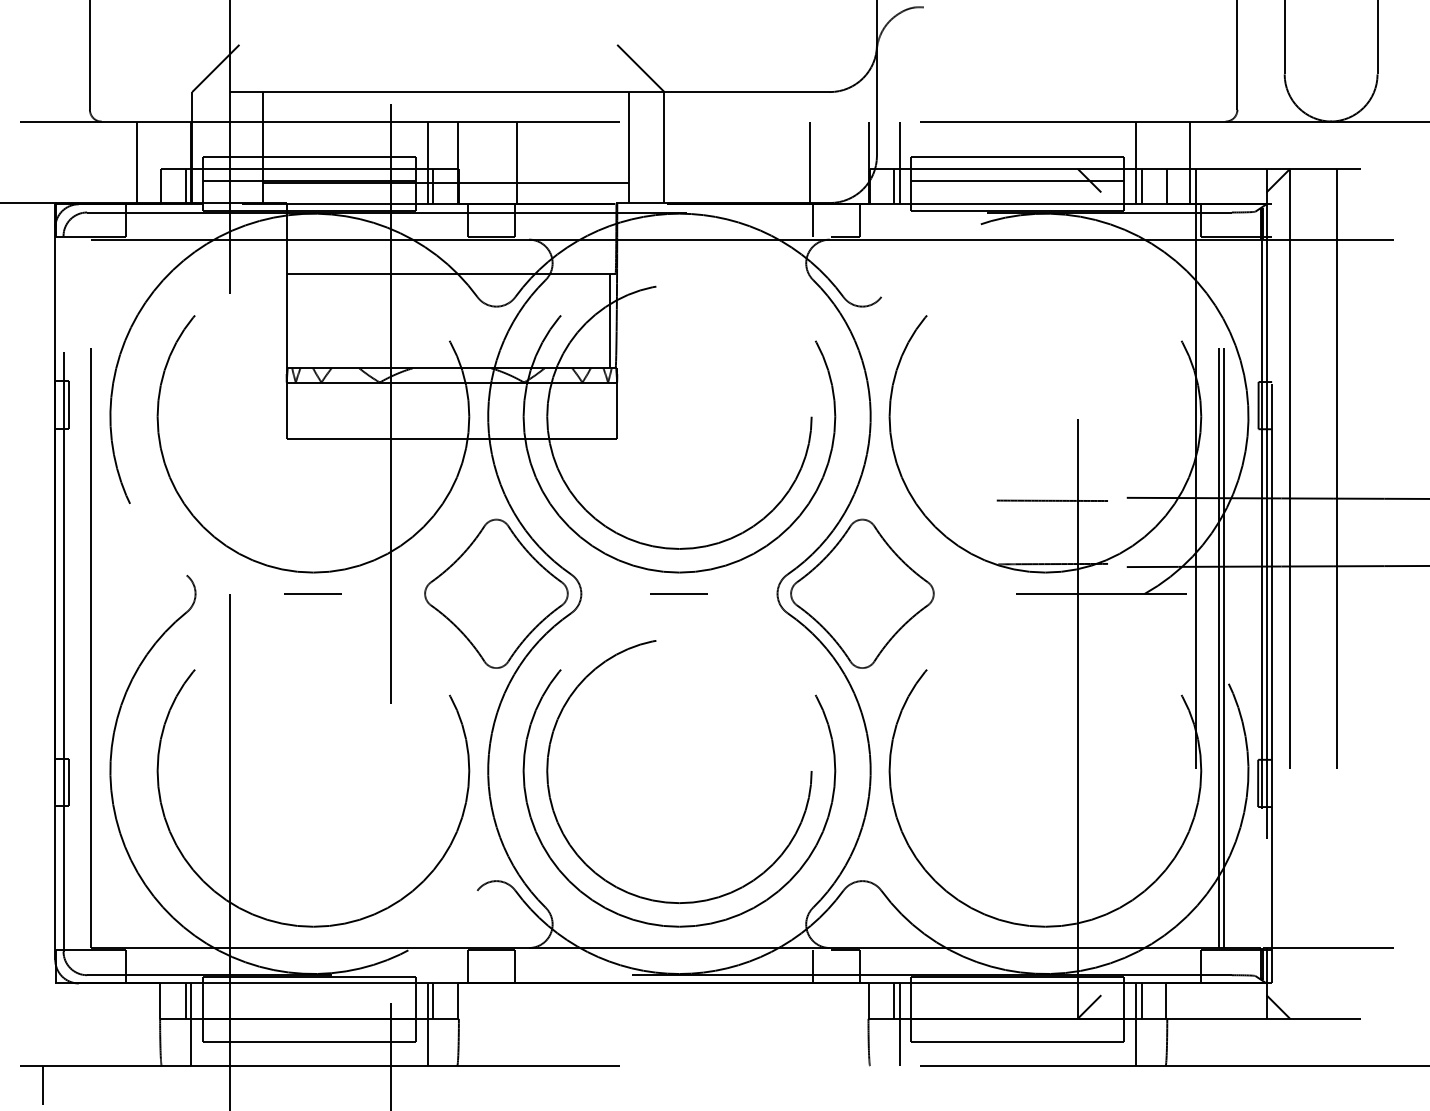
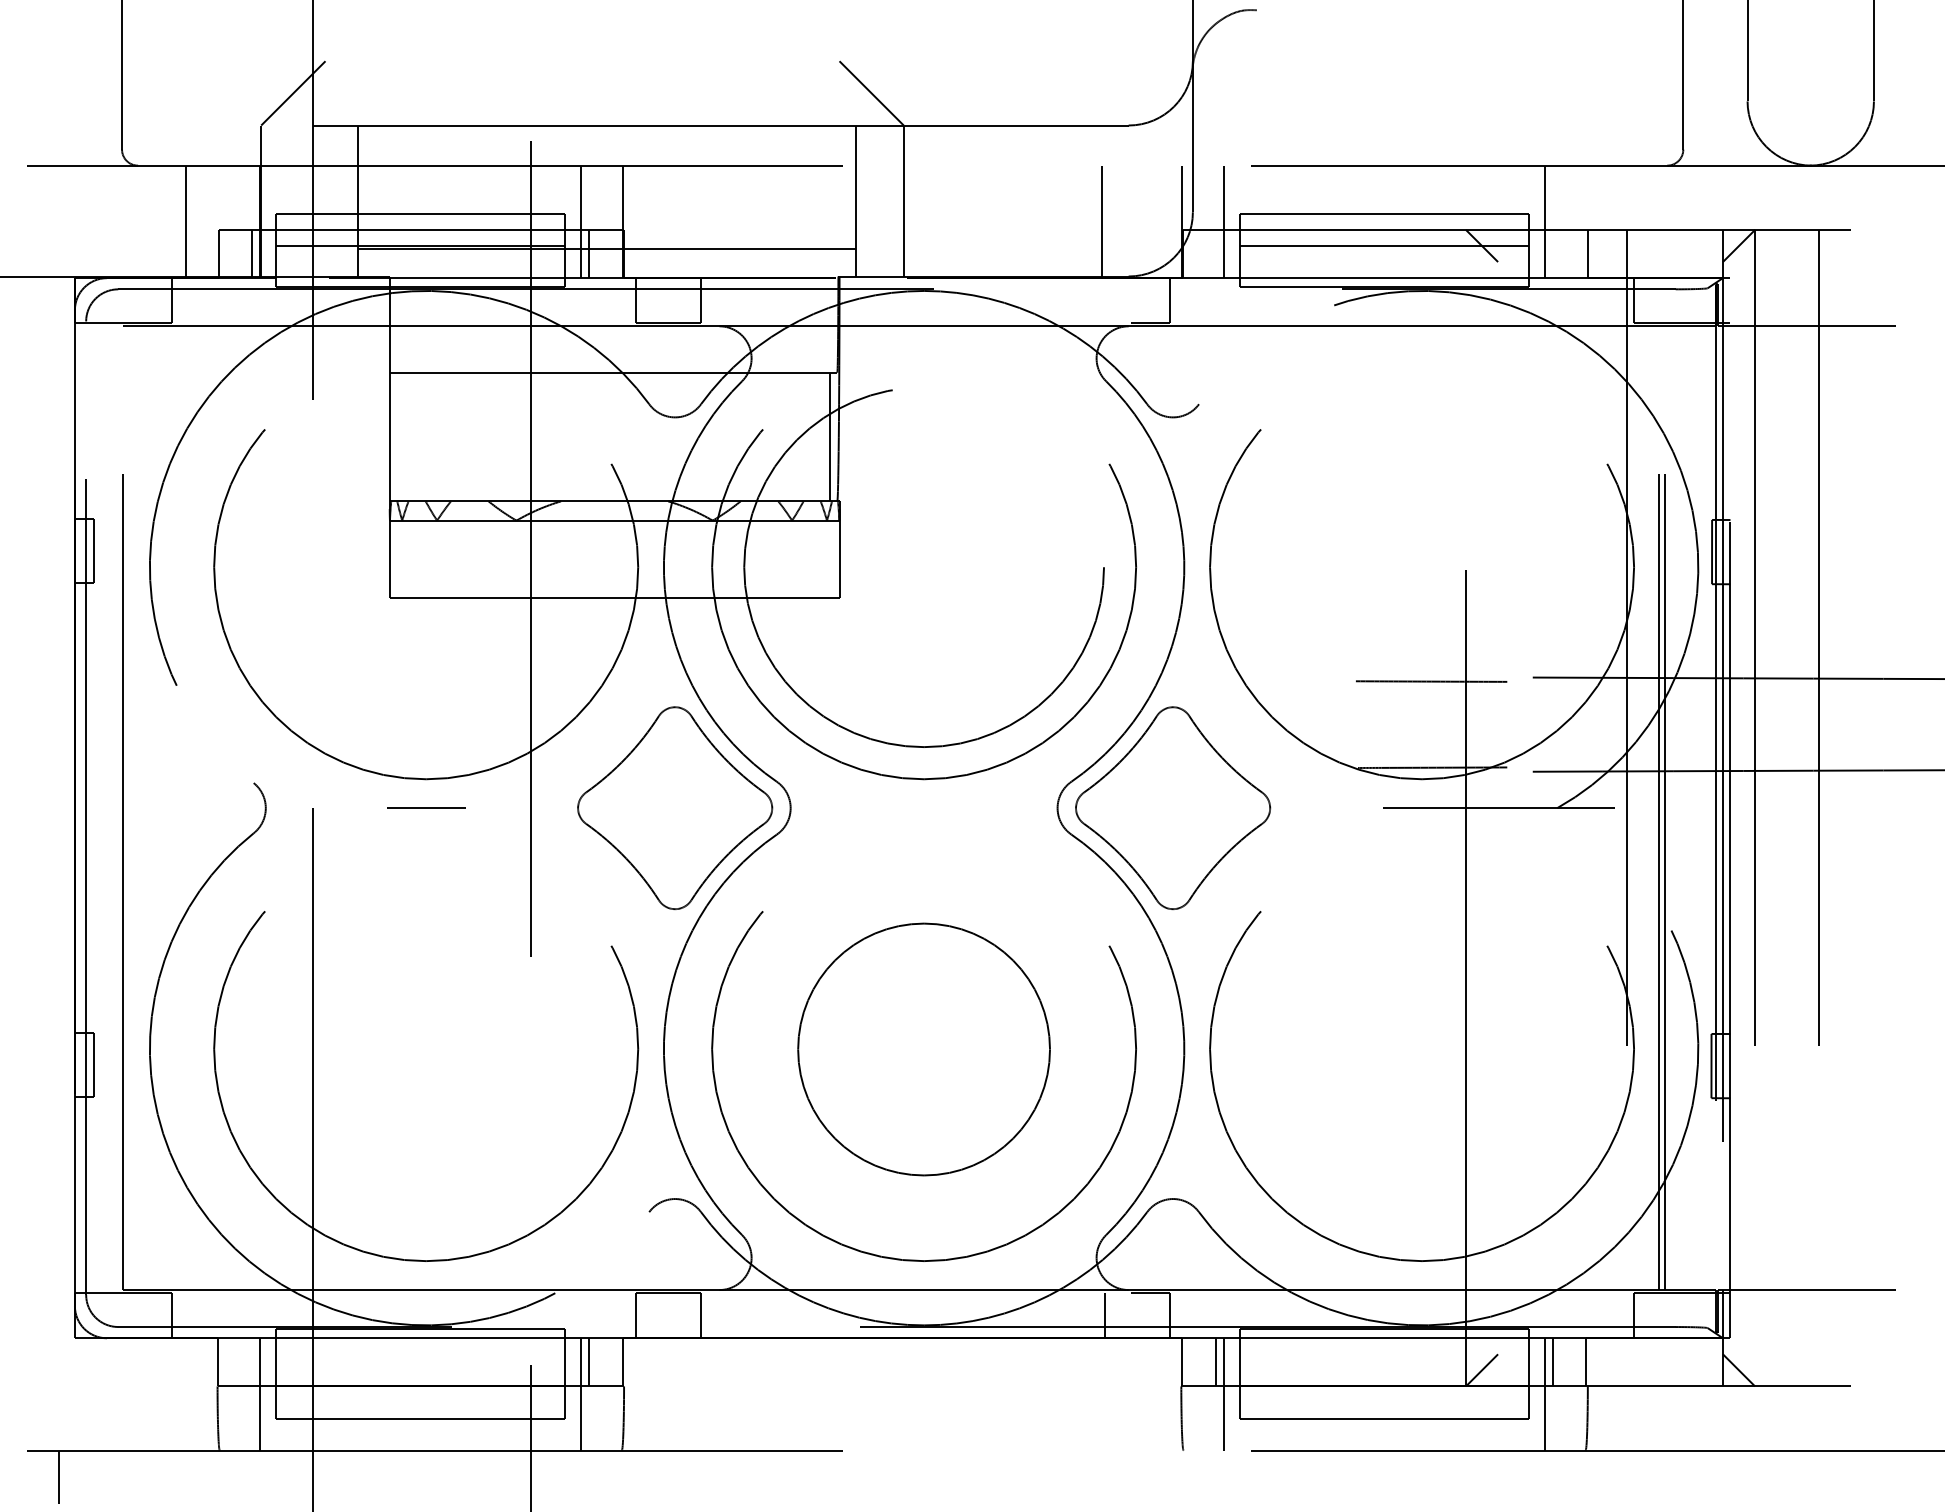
line: (517, 162) -> (703, 221), removed
line: (1190, 162) -> (1619, 221), removed
line: (894, 186) -> (1216, 253), removed
line: (1142, 186) -> (1553, 253), removed
line: (812, 220) -> (1105, 300), removed
line: (679, 593) -> (924, 807), removed
circle: (678, 771) -> (923, 1050), size x0.7
line: (185, 1001) -> (252, 1362), removed

